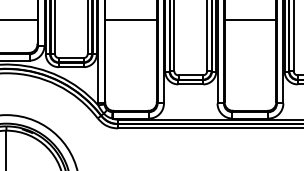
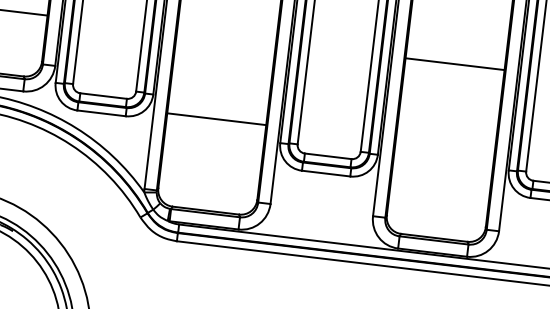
line: (130, 20) -> (215, 119), moved

